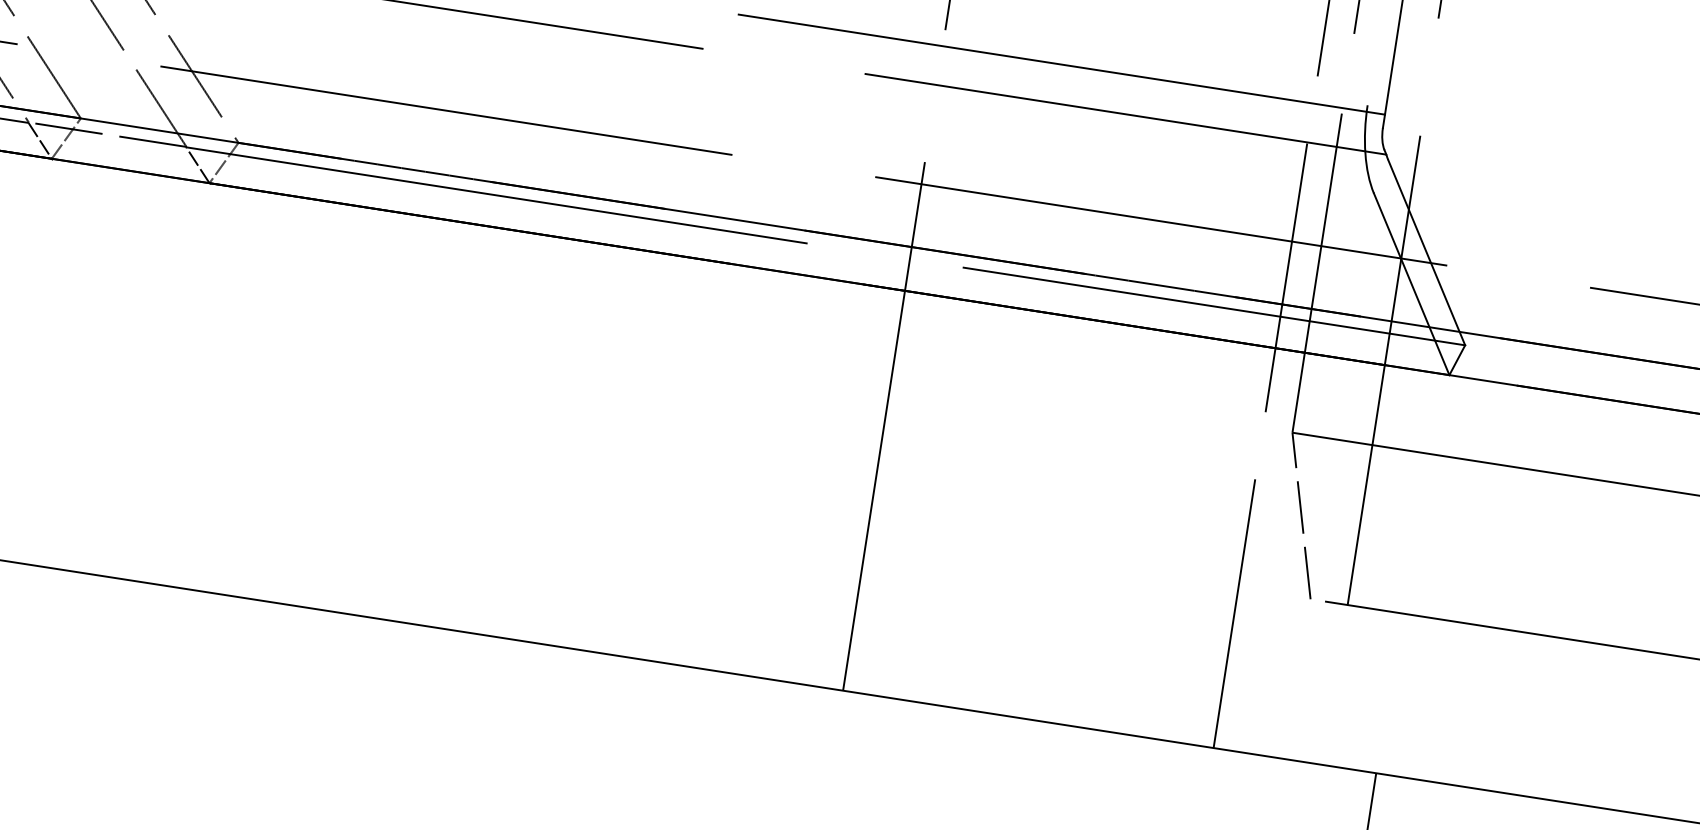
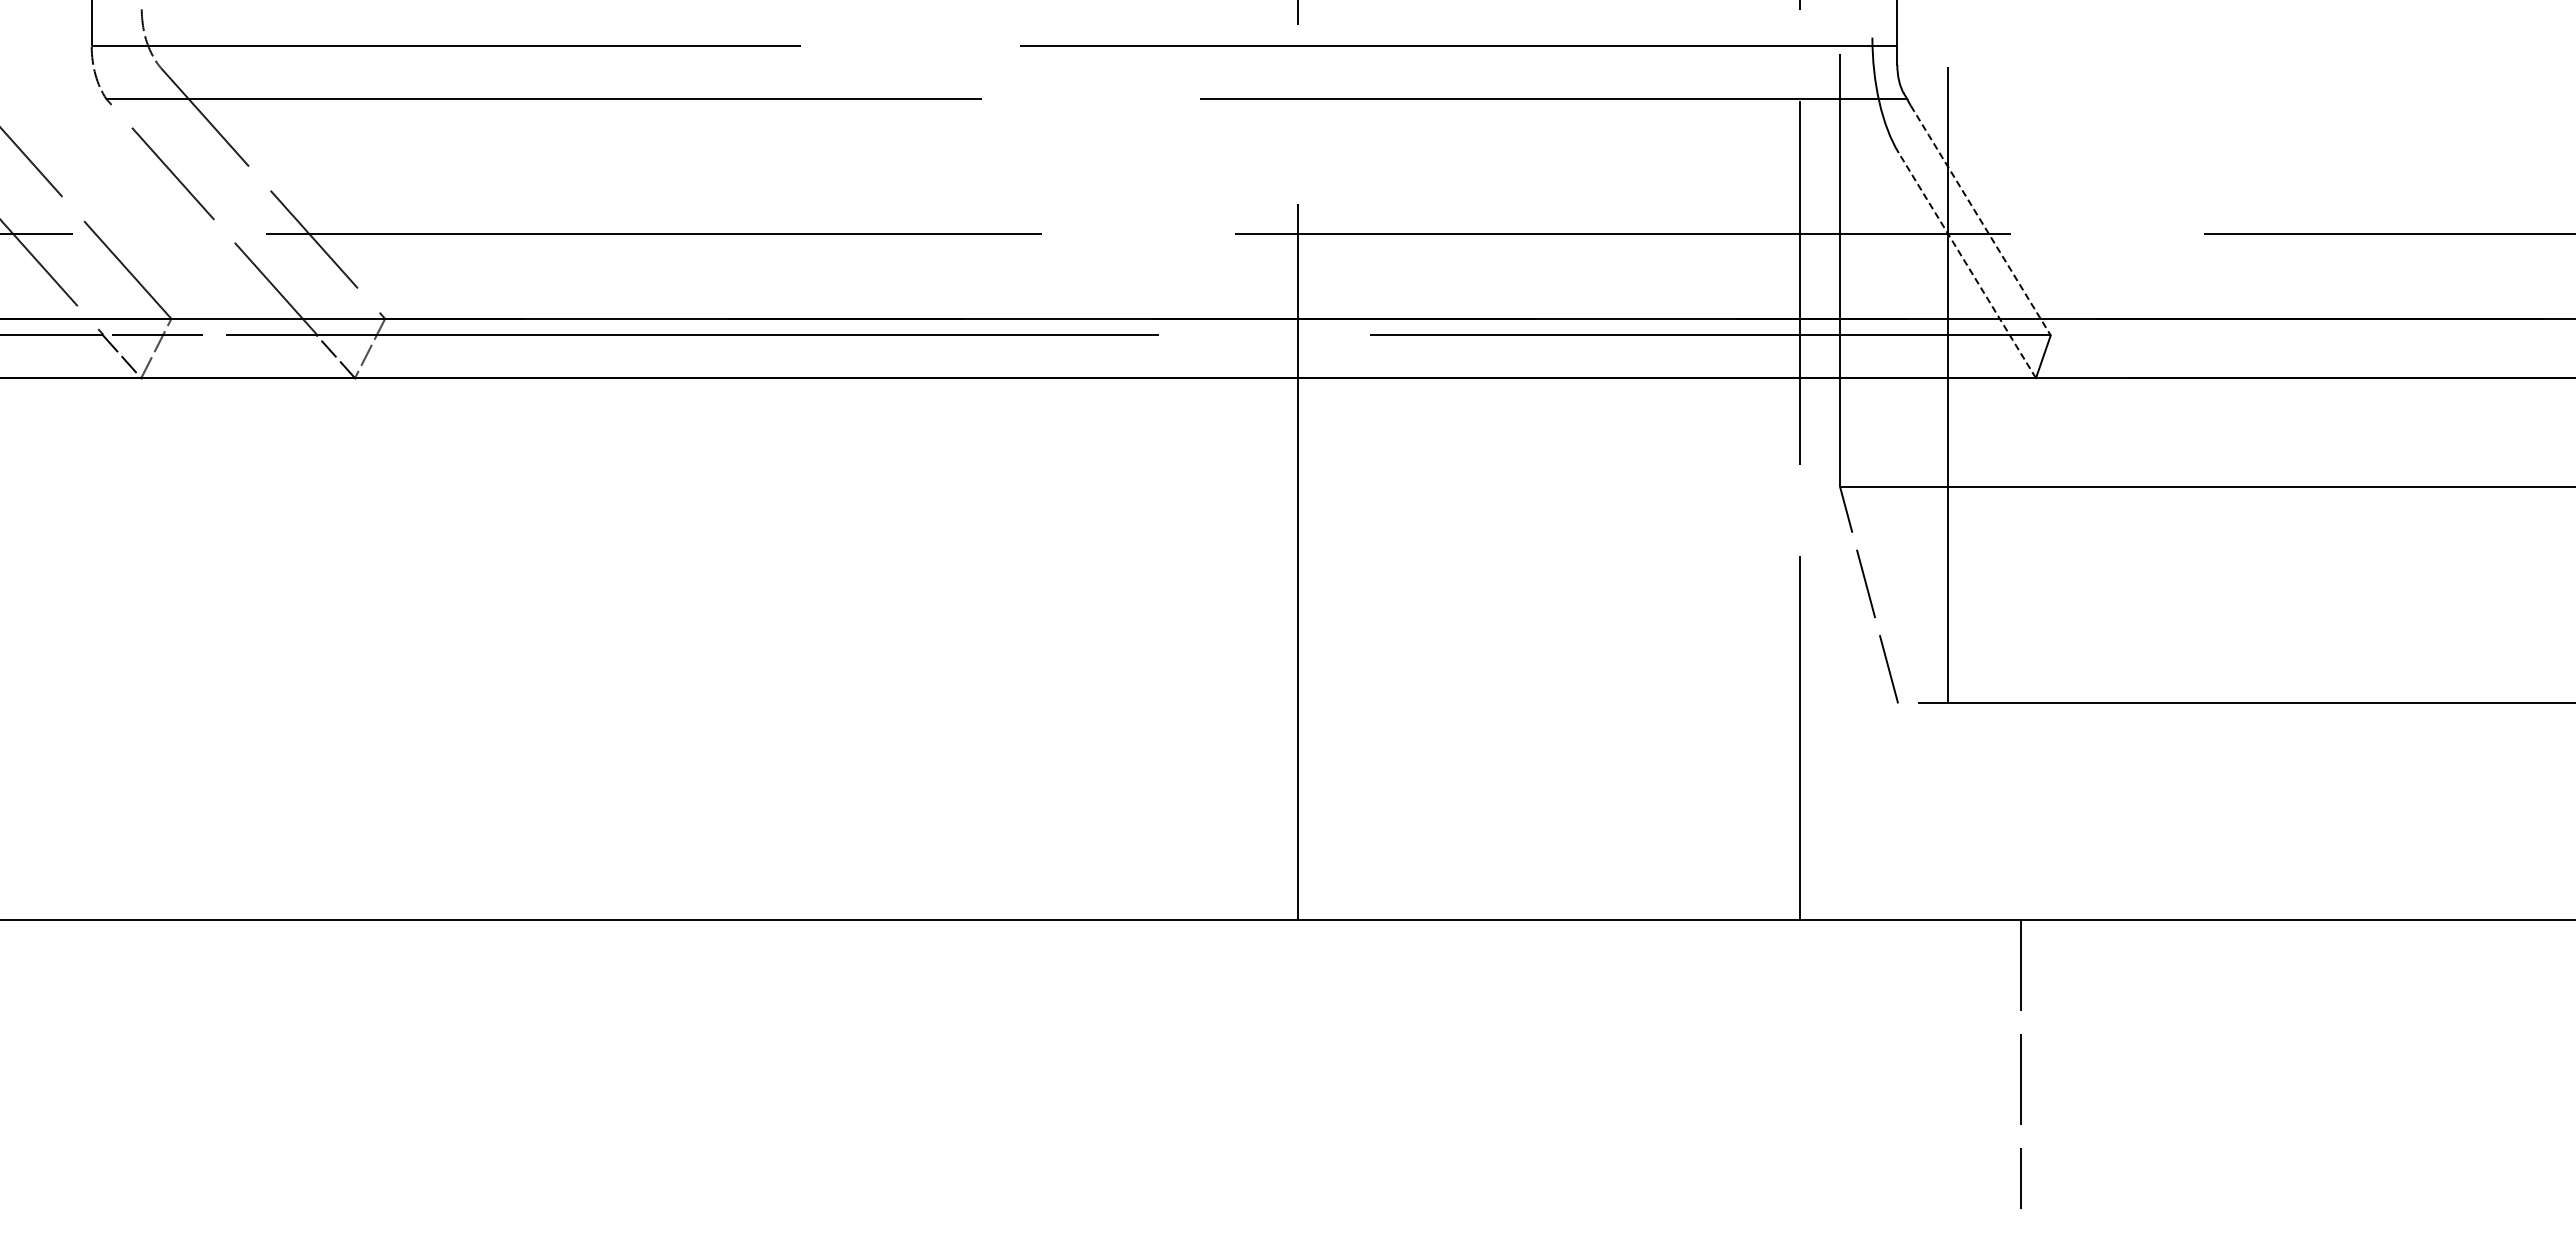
line: (1427, 253) -> (1981, 221), solid -> dashed
line: (1411, 284) -> (1967, 265), solid -> dashed

